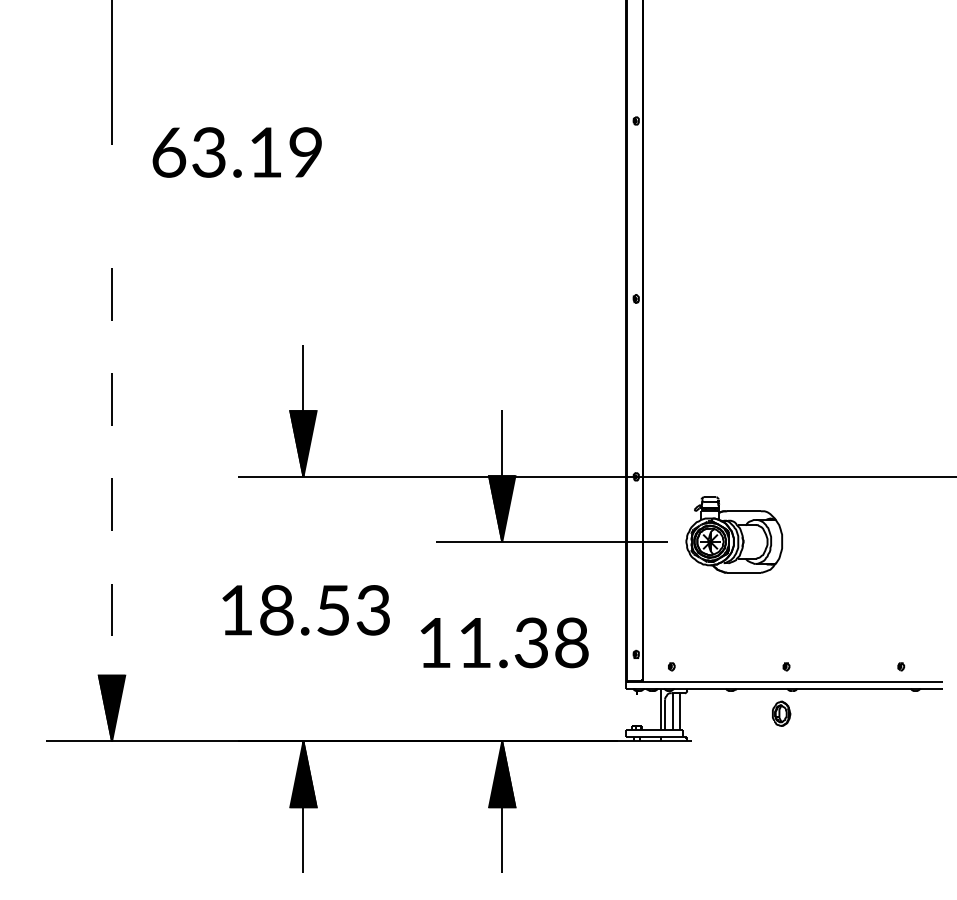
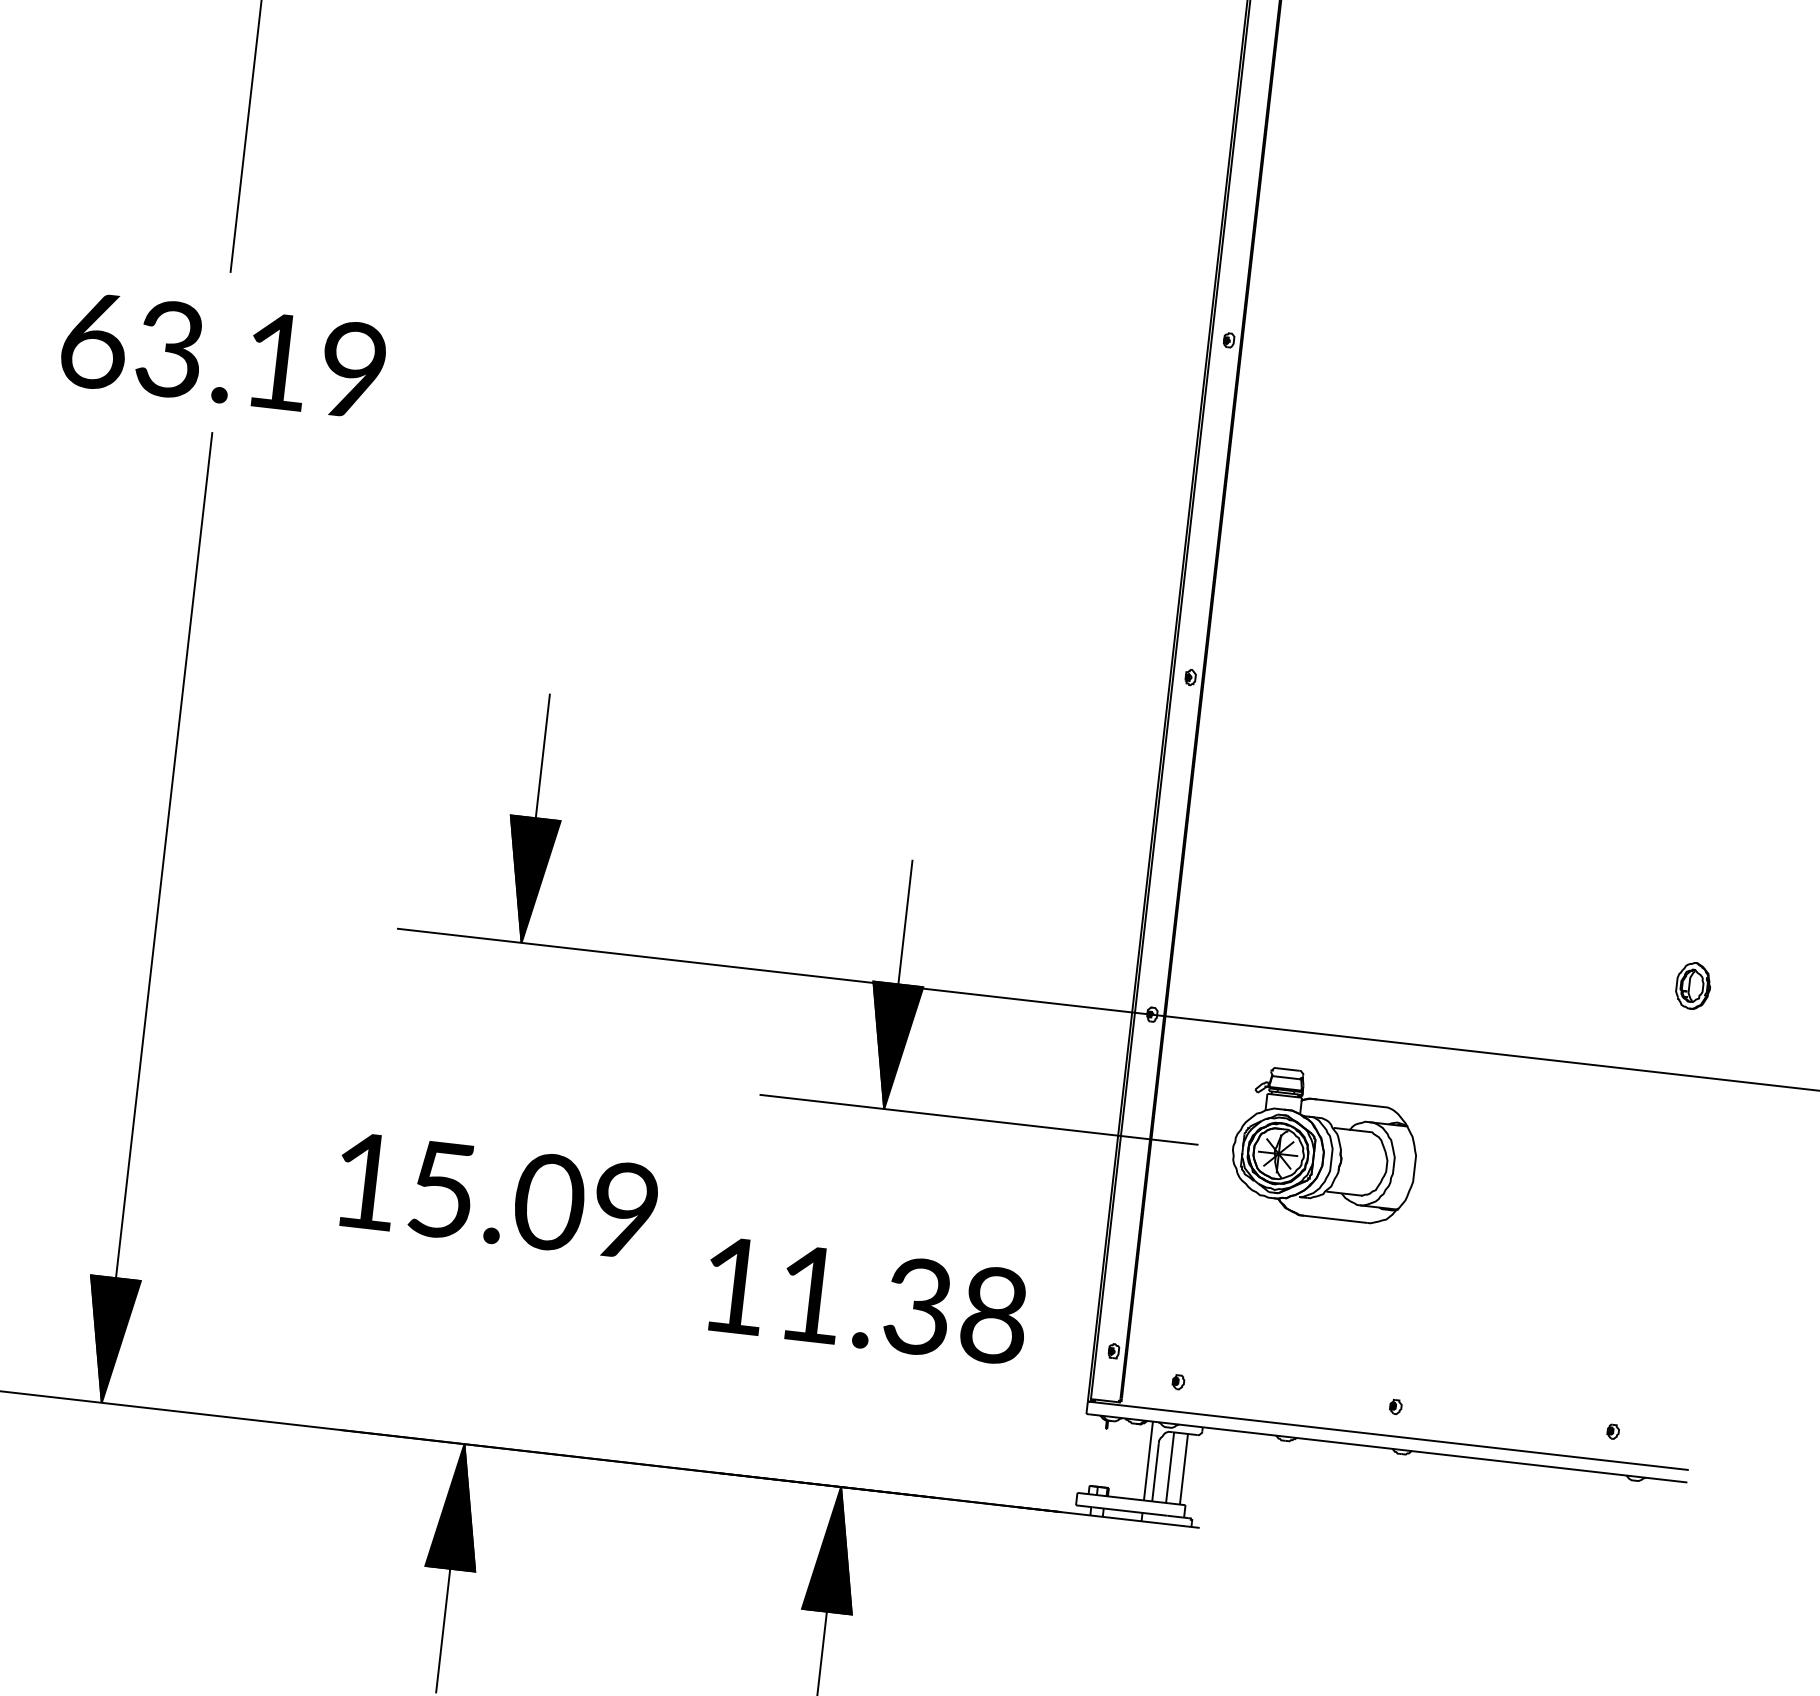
text: (236, 152) -> (222, 355), moved
line: (112, 484) -> (158, 916), dashed -> solid
text: (324, 610) -> (532, 1200), 18.53 -> 15.09
part: (781, 713) -> (1693, 985), moved

